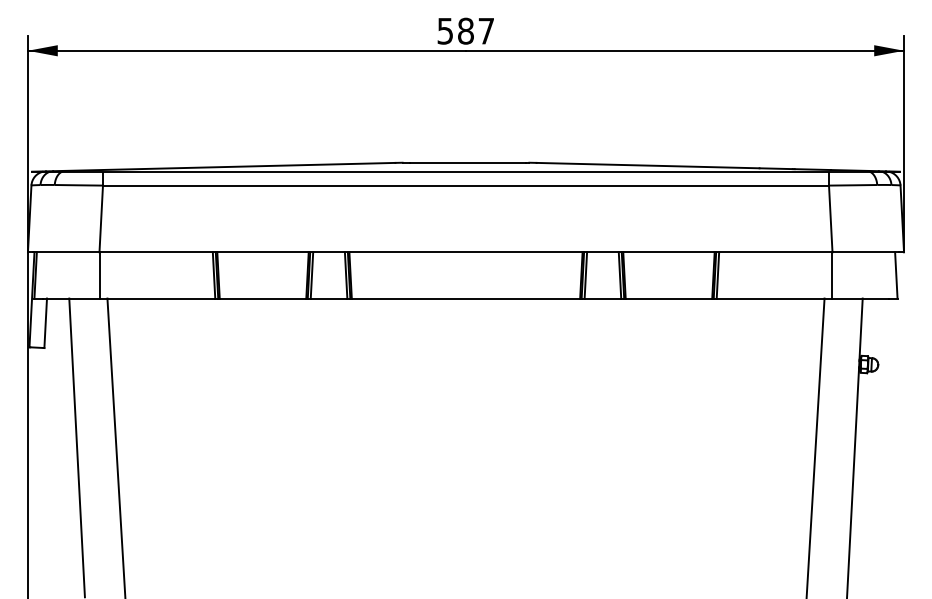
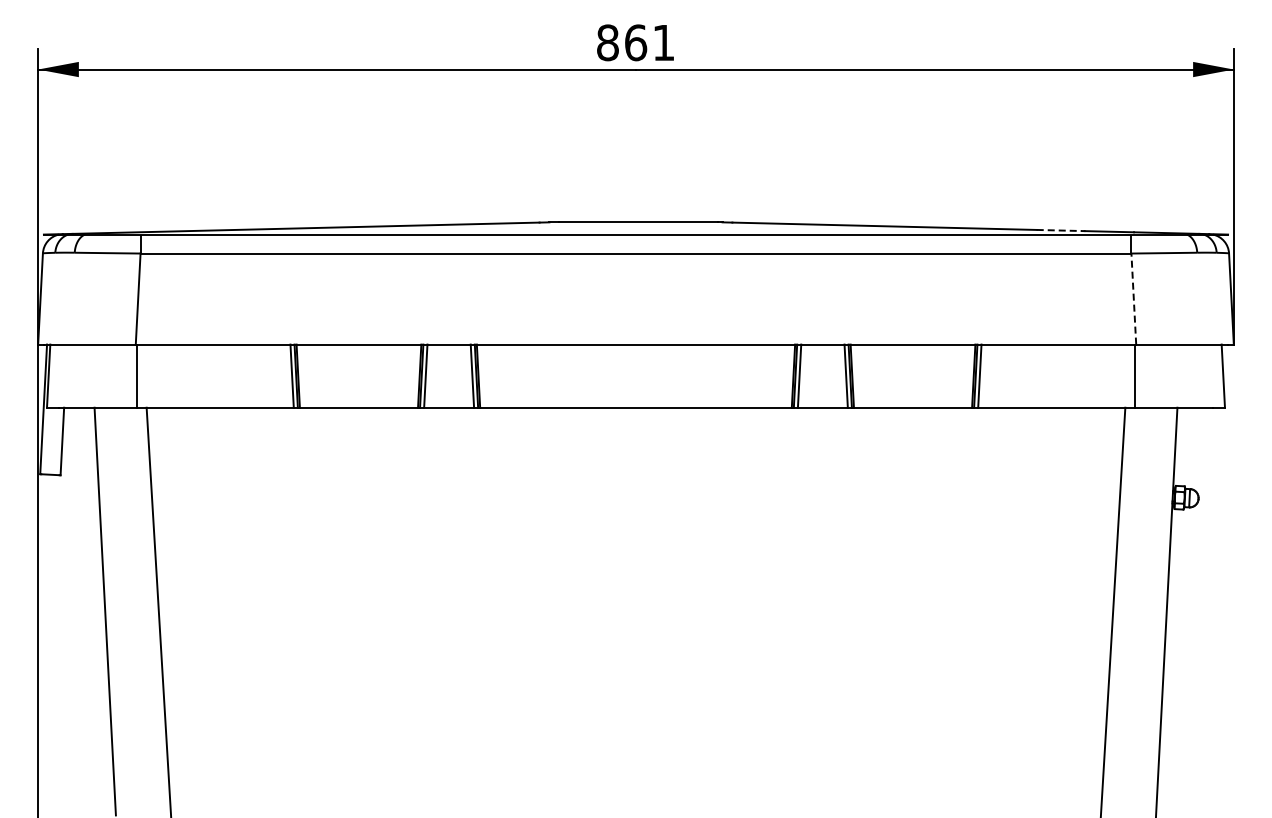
text: (465, 30) -> (635, 42), 587 -> 861
line: (776, 168) -> (1059, 230), solid -> dashed
line: (830, 219) -> (1133, 299), solid -> dashed

